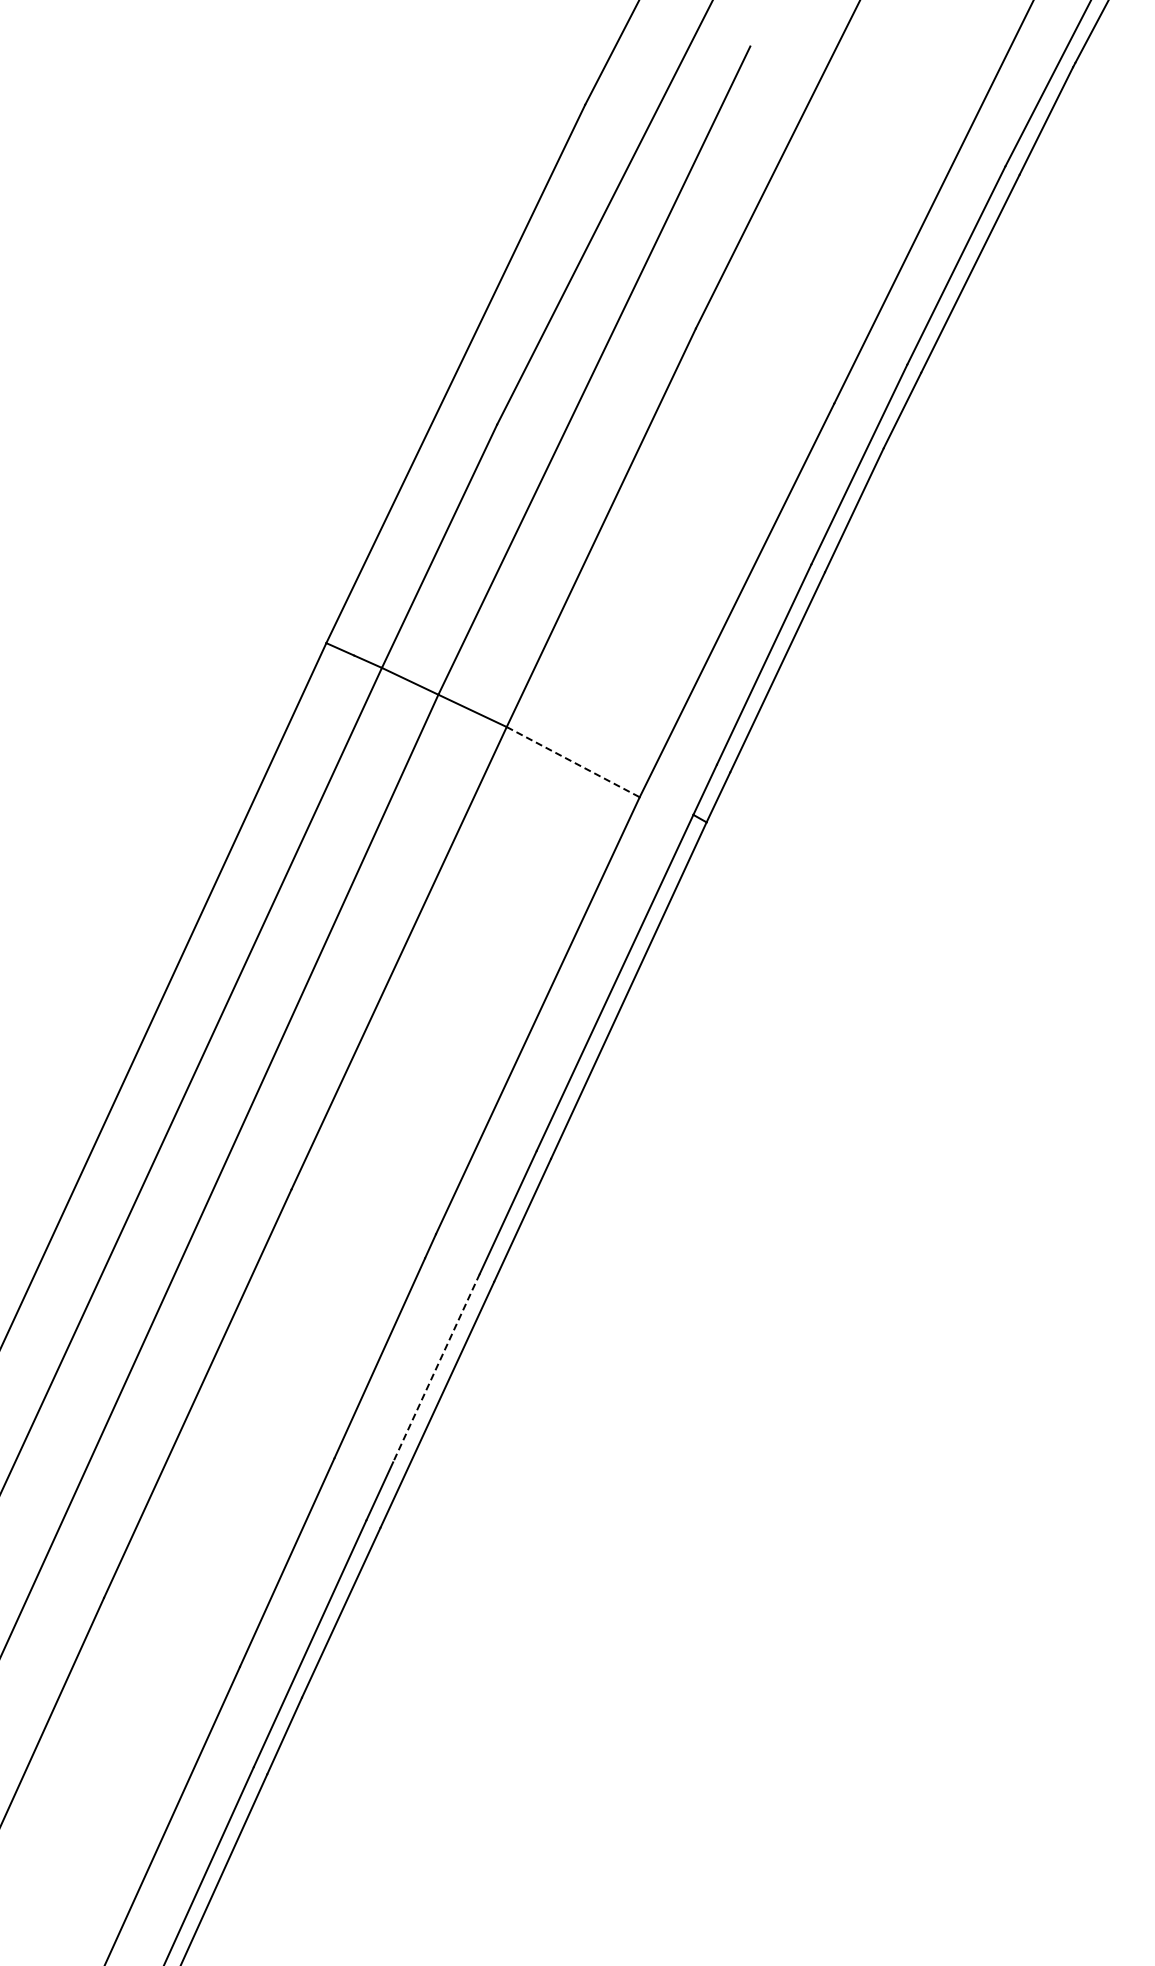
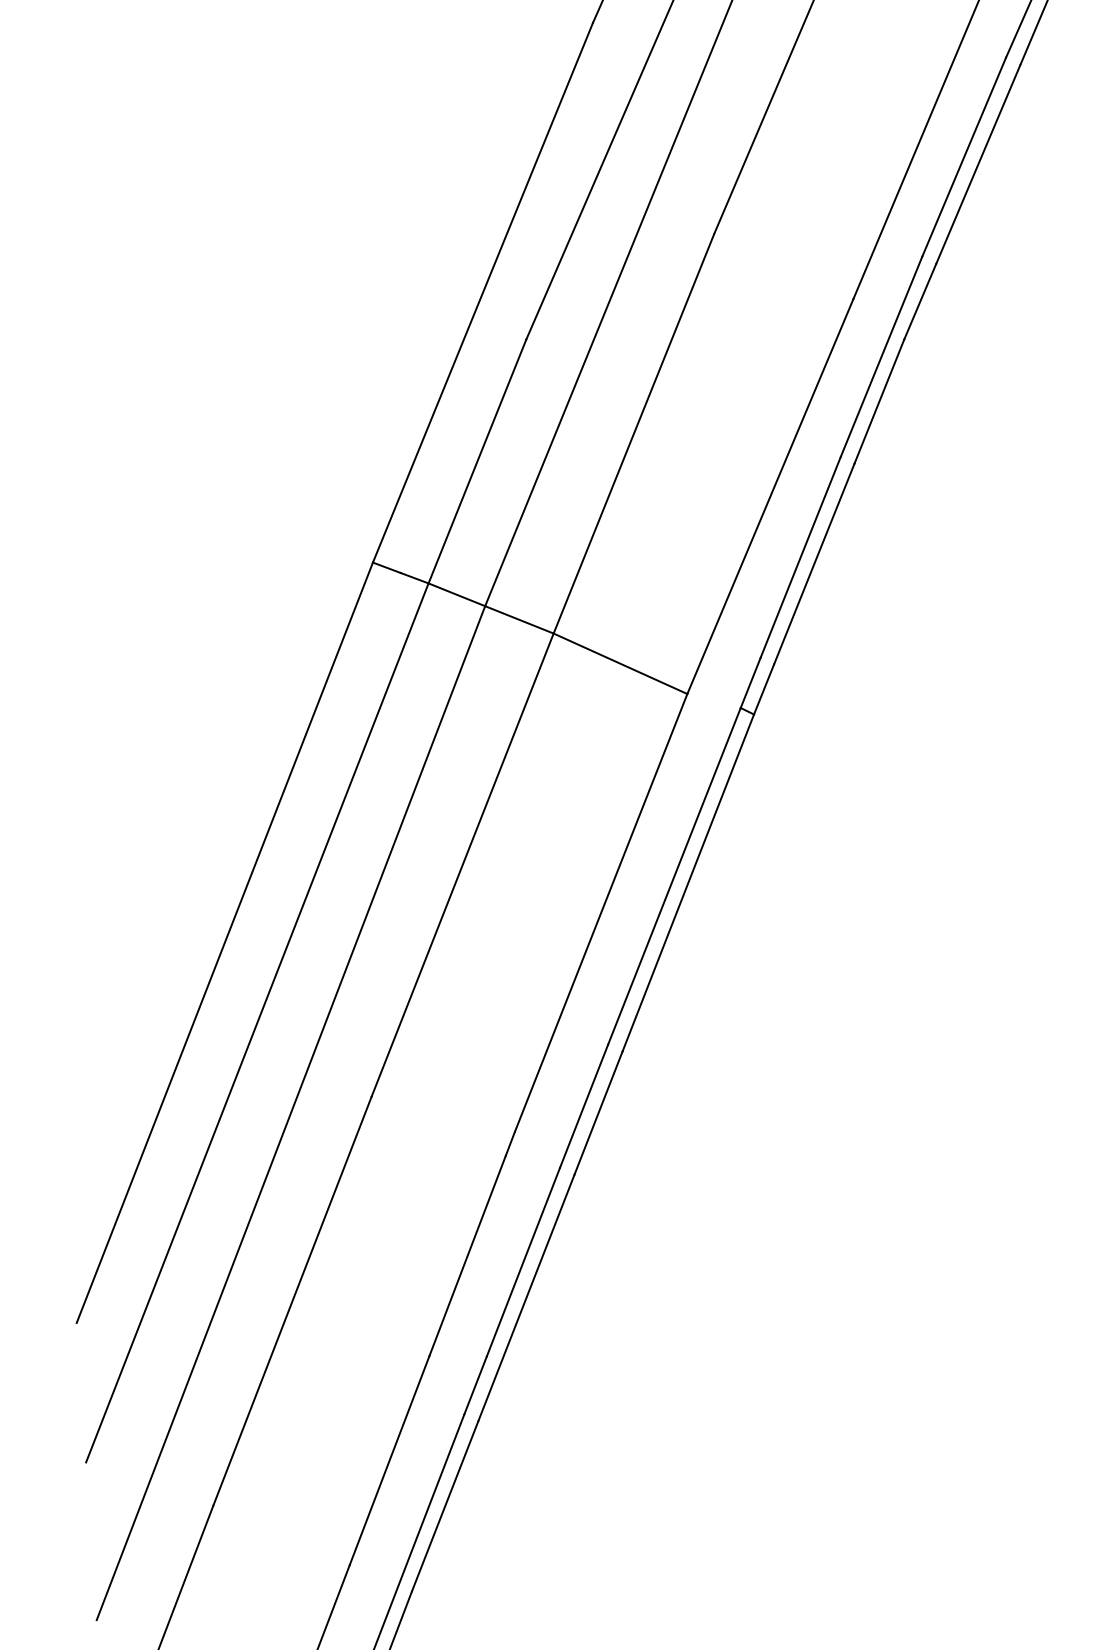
line: (573, 762) -> (620, 664), dashed -> solid
line: (436, 1368) -> (523, 1262), dashed -> solid

